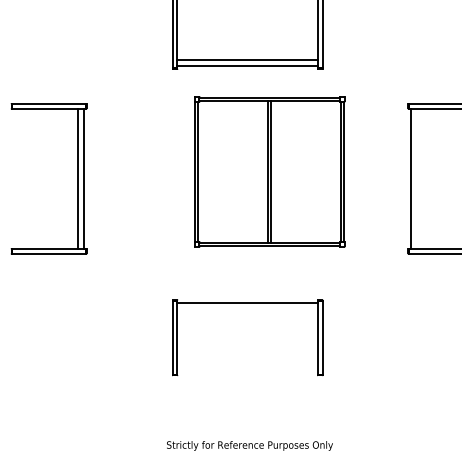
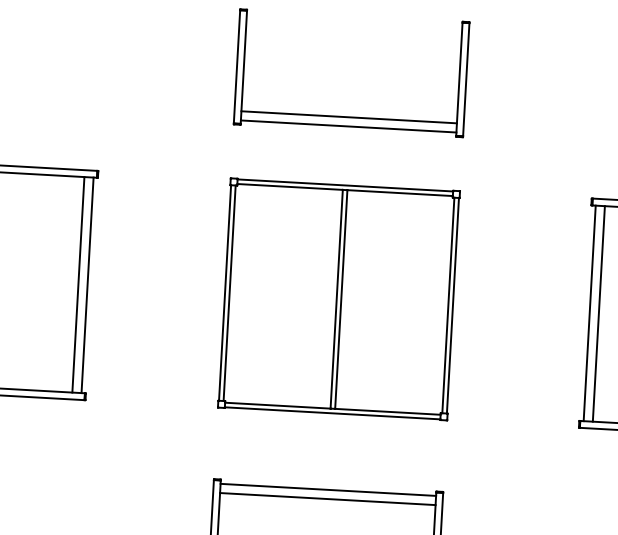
part: (269, 171) -> (338, 298), moved
line: (417, 178) -> (599, 313), added
line: (247, 309) -> (327, 499), added

